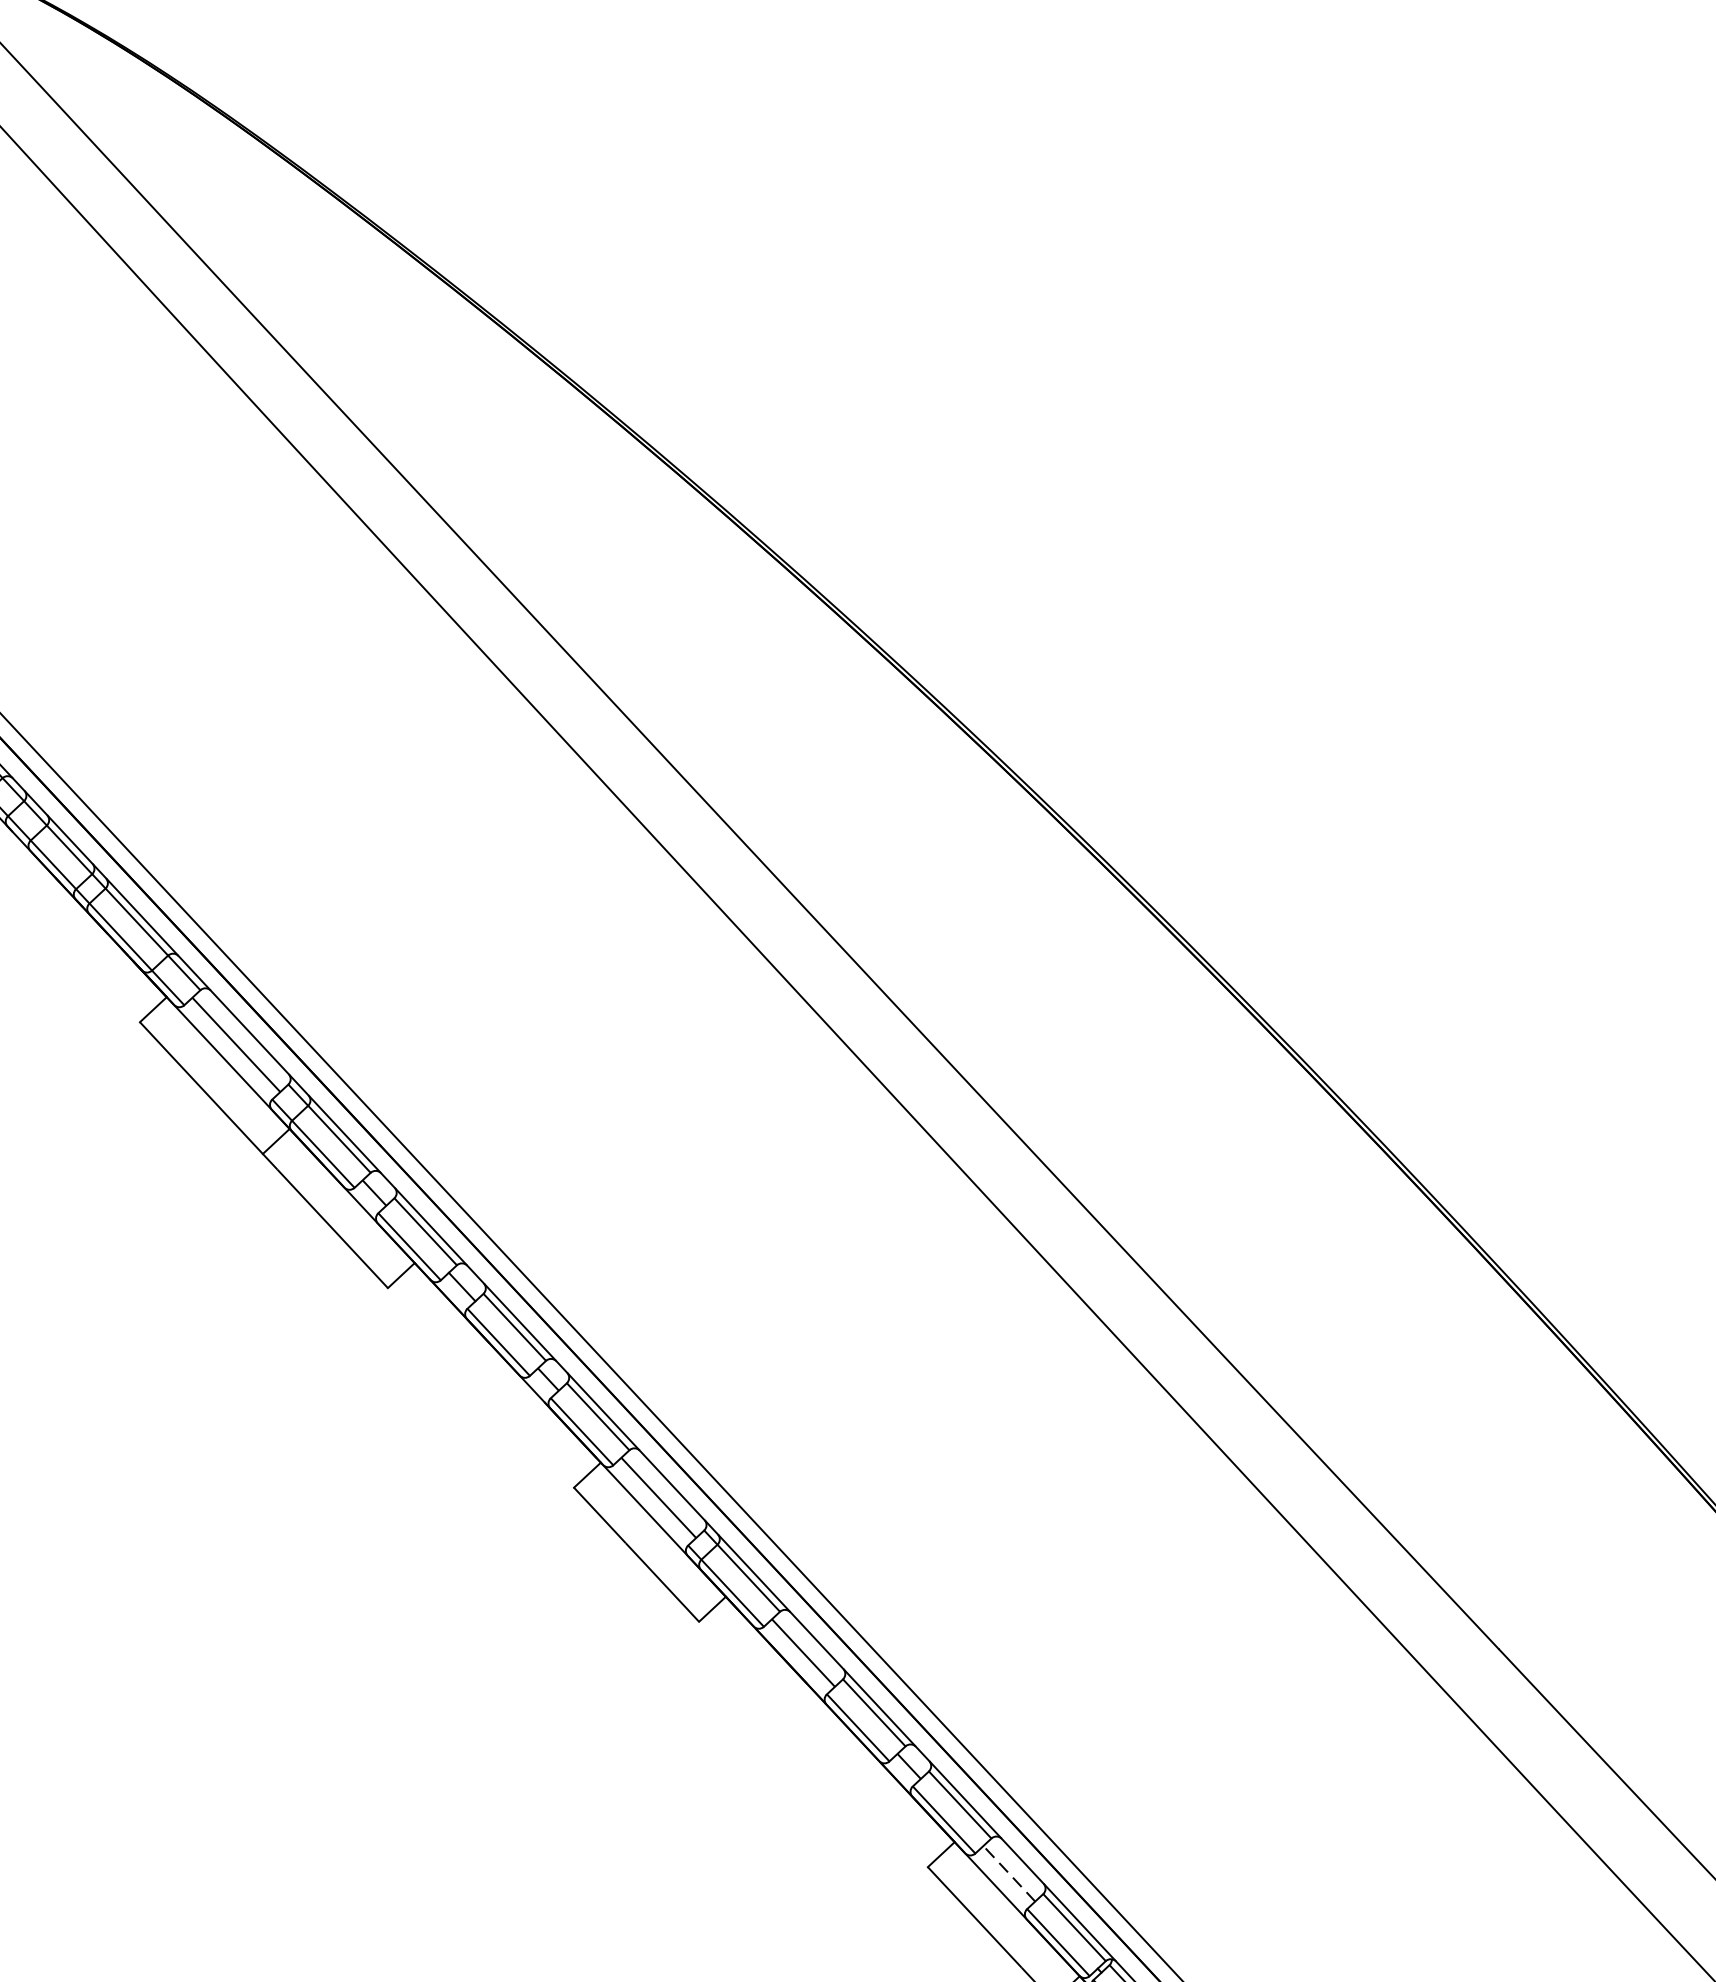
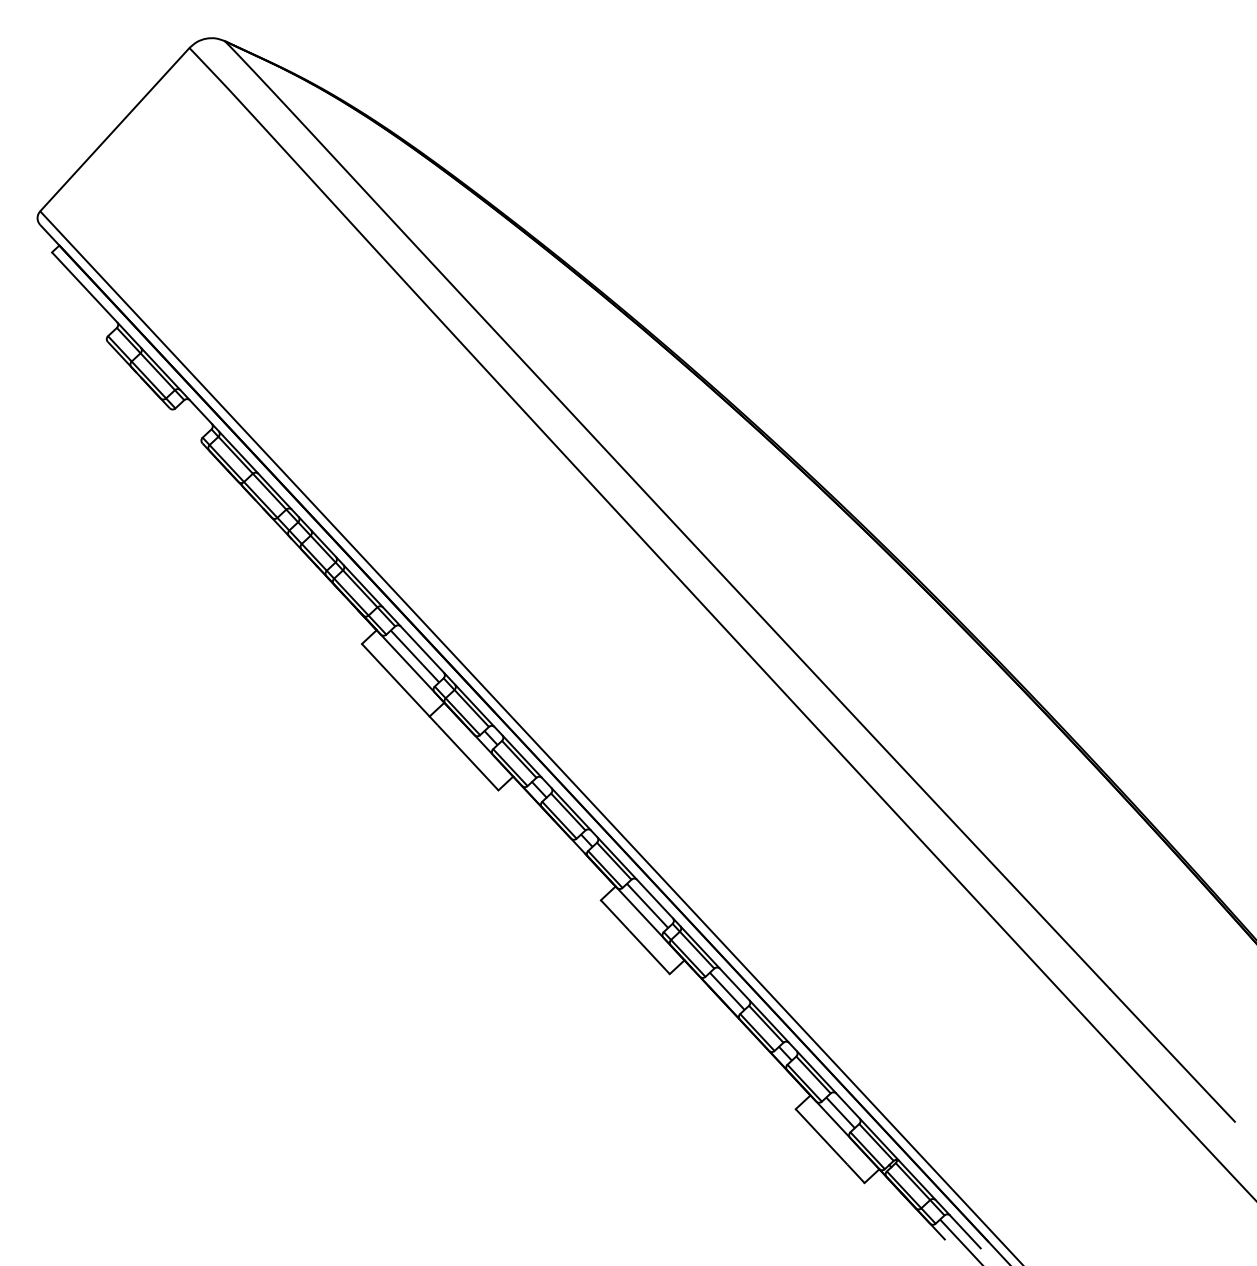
line: (1009, 1873) -> (840, 1112), dashed -> solid

